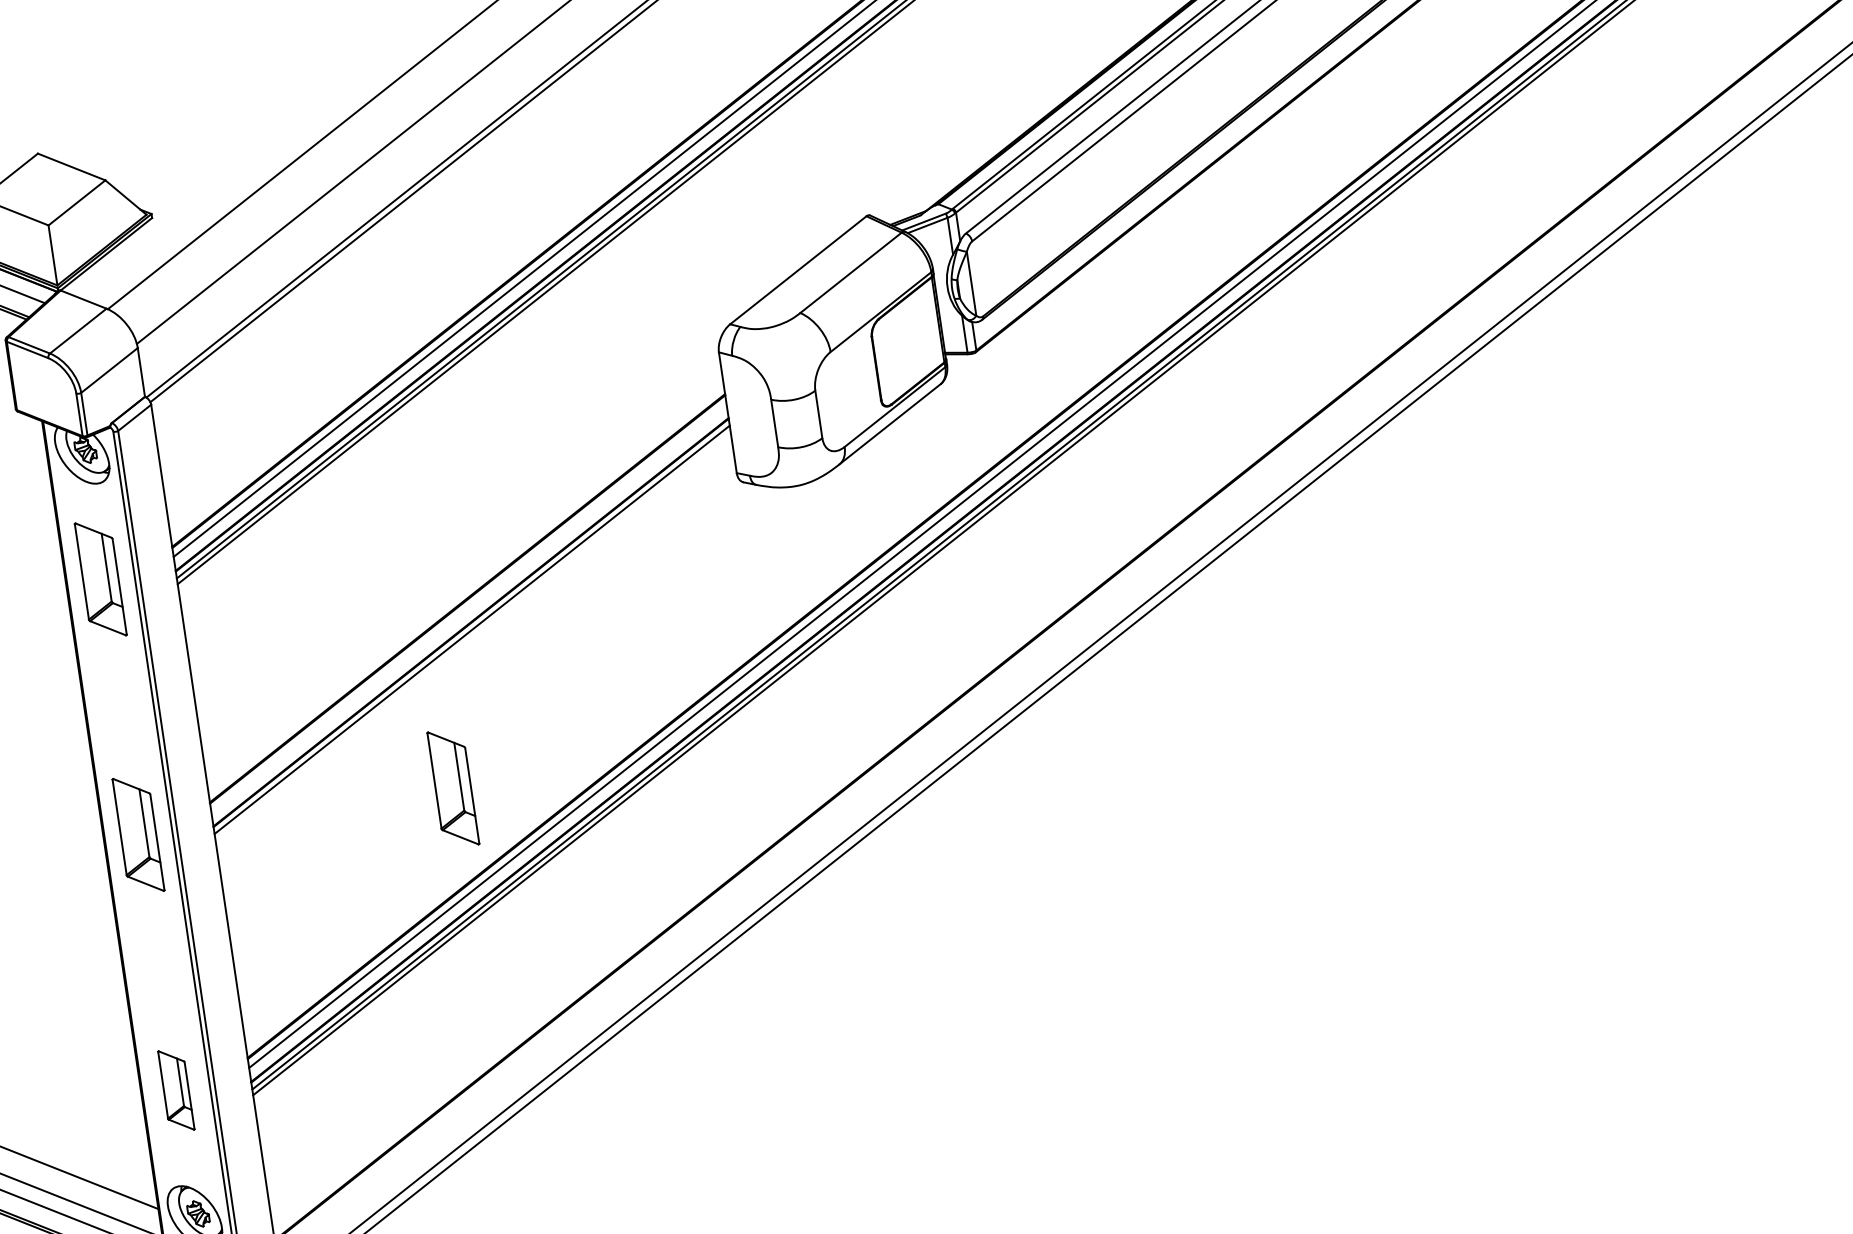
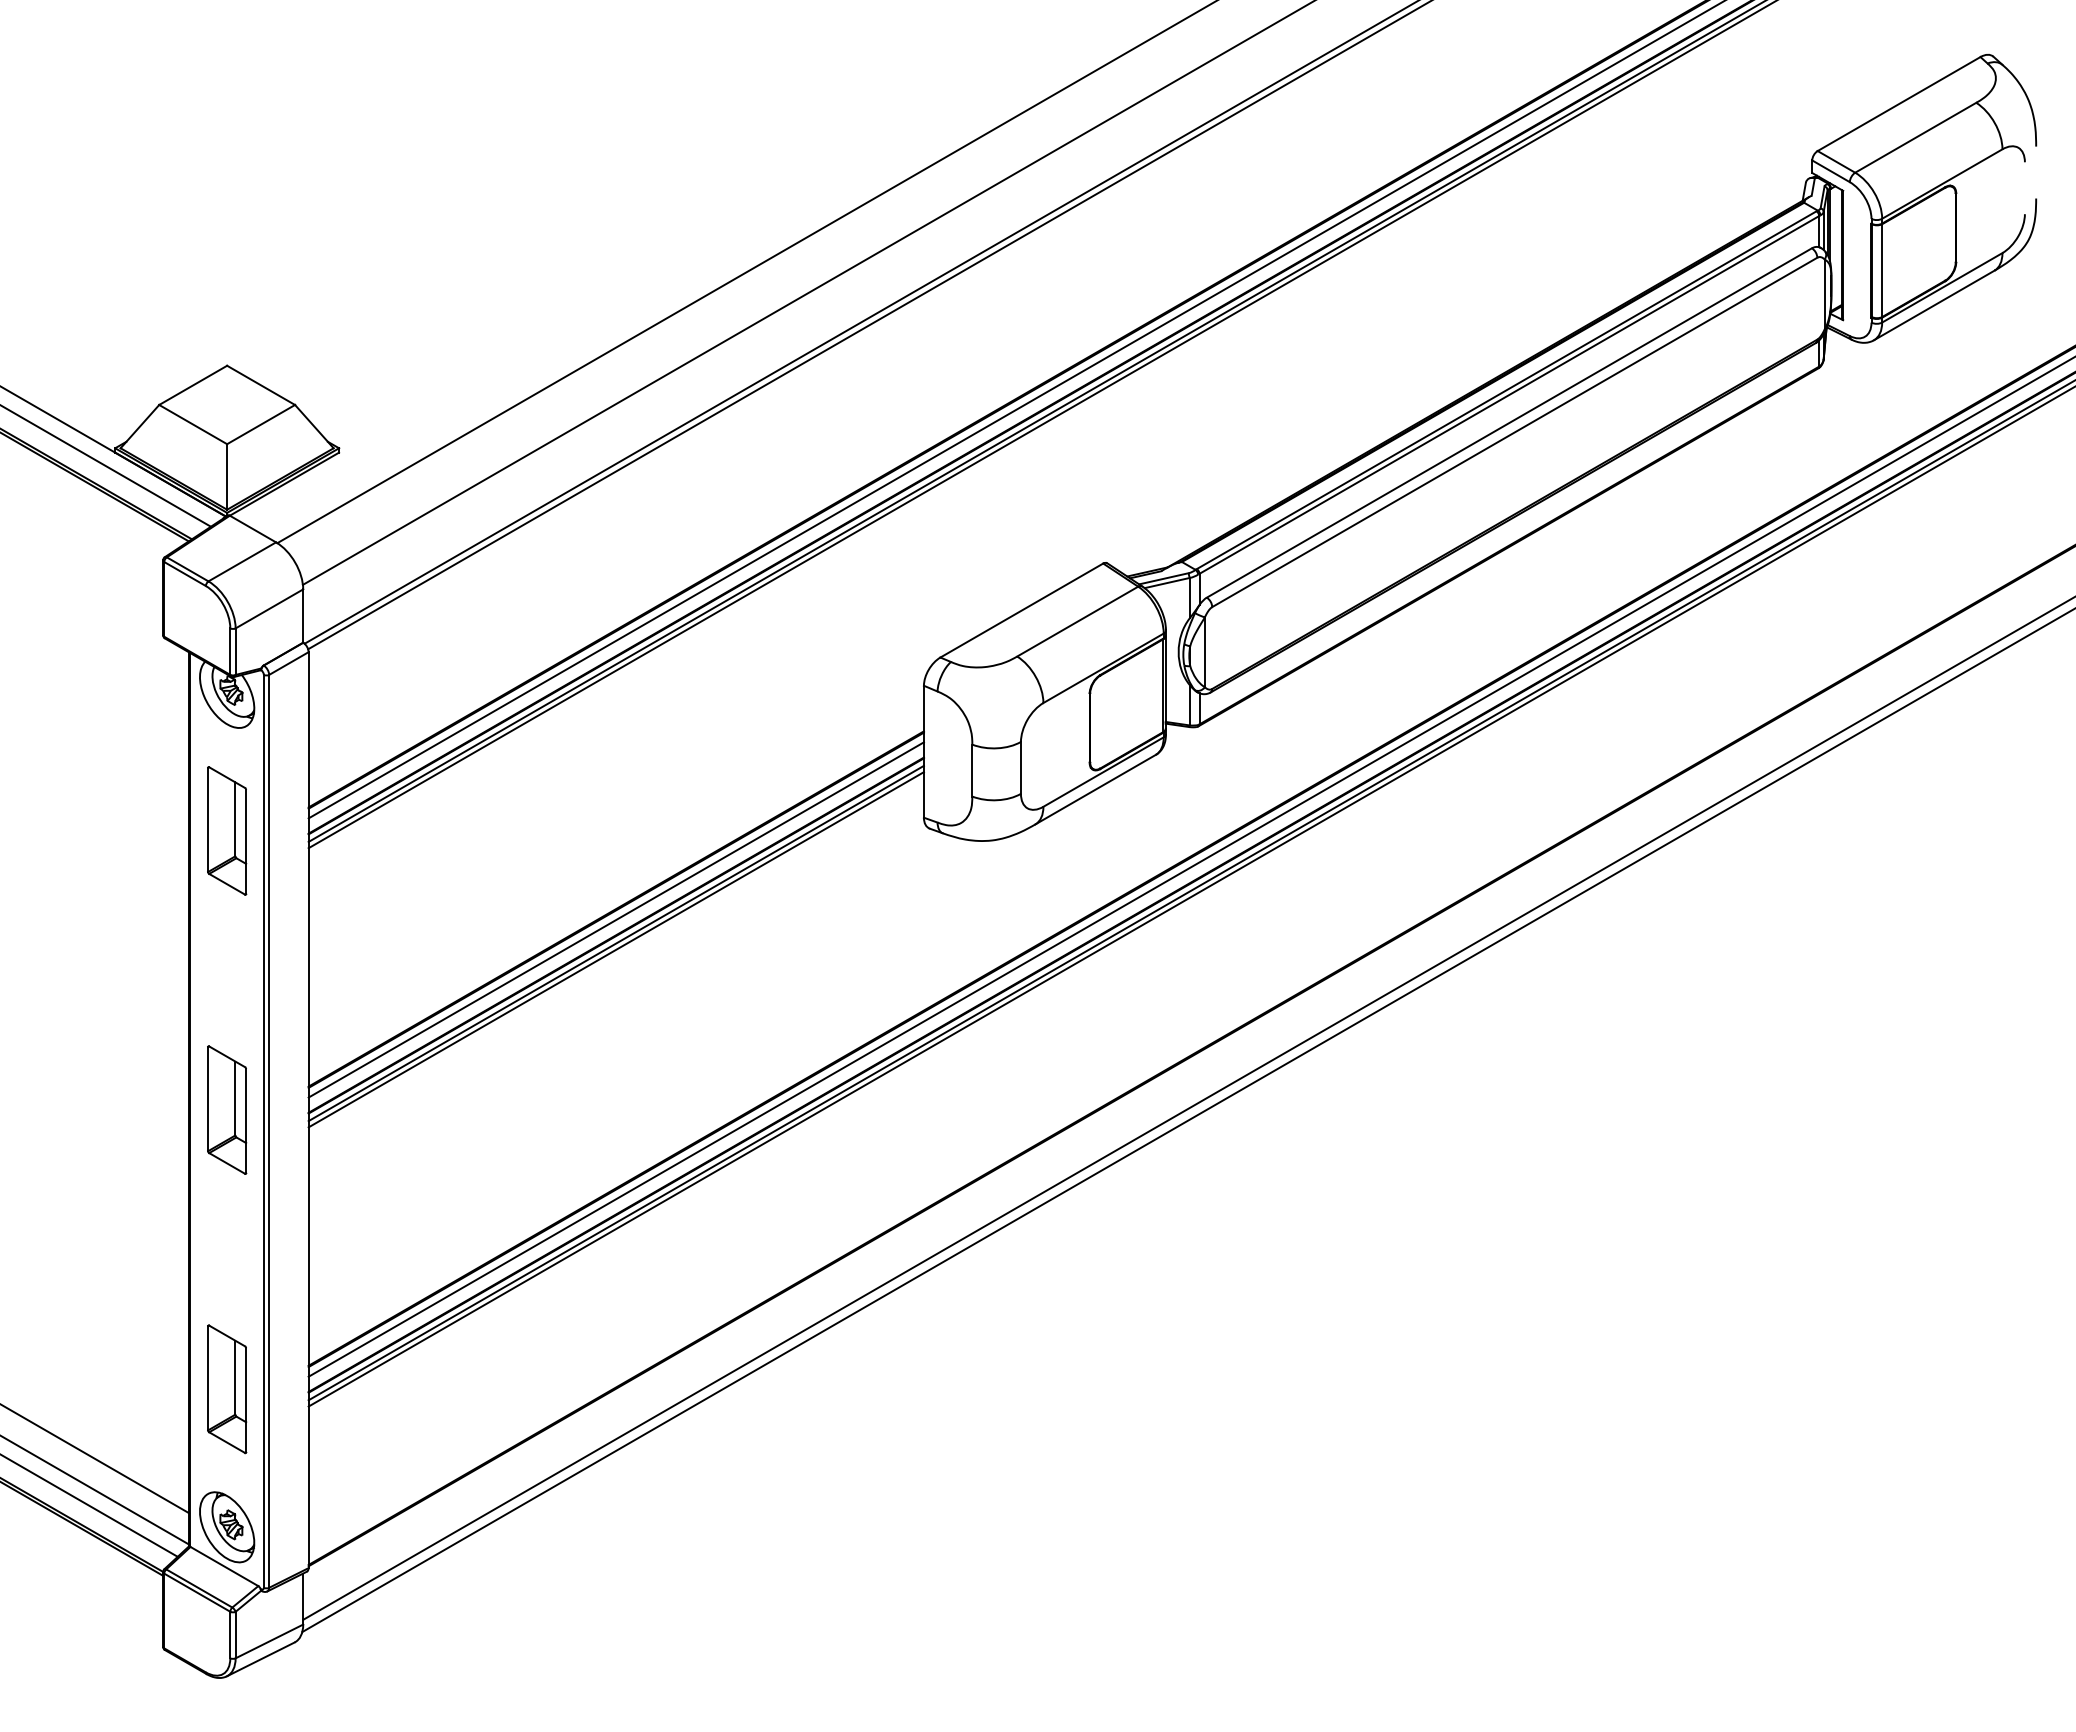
line: (468, 607) -> (615, 919), added
line: (472, 635) -> (615, 949), added
part: (453, 787) -> (571, 1109), removed
part: (176, 1090) -> (227, 1389), size x1.43

